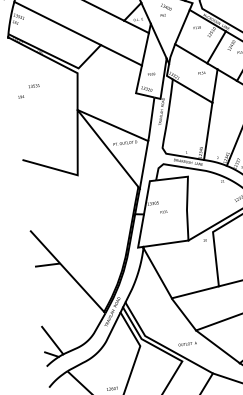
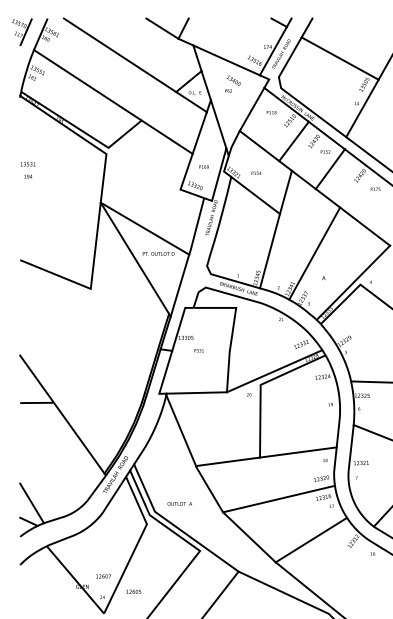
text: (201, 72) -> (256, 172), moved
text: (33, 86) -> (27, 164), moved
text: (187, 343) -> (179, 503), moved

